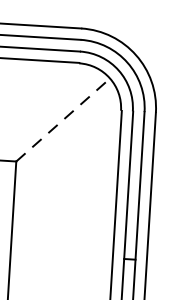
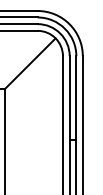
line: (63, 119) -> (30, 63), dashed -> solid

